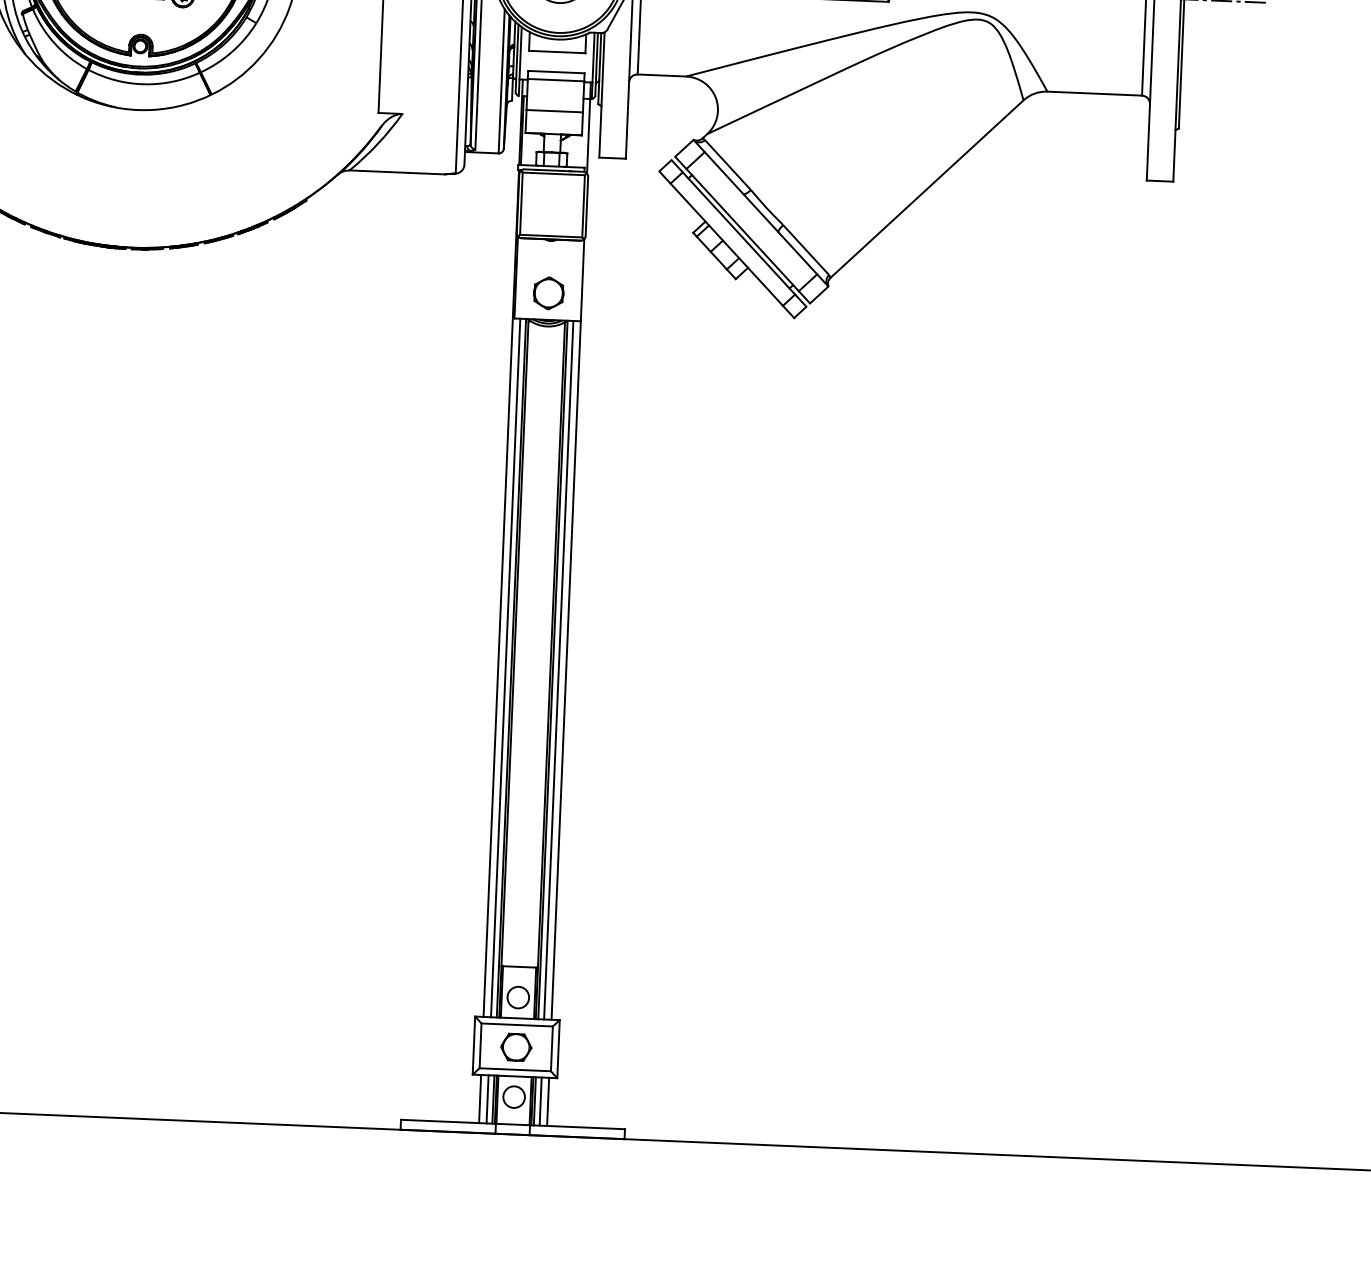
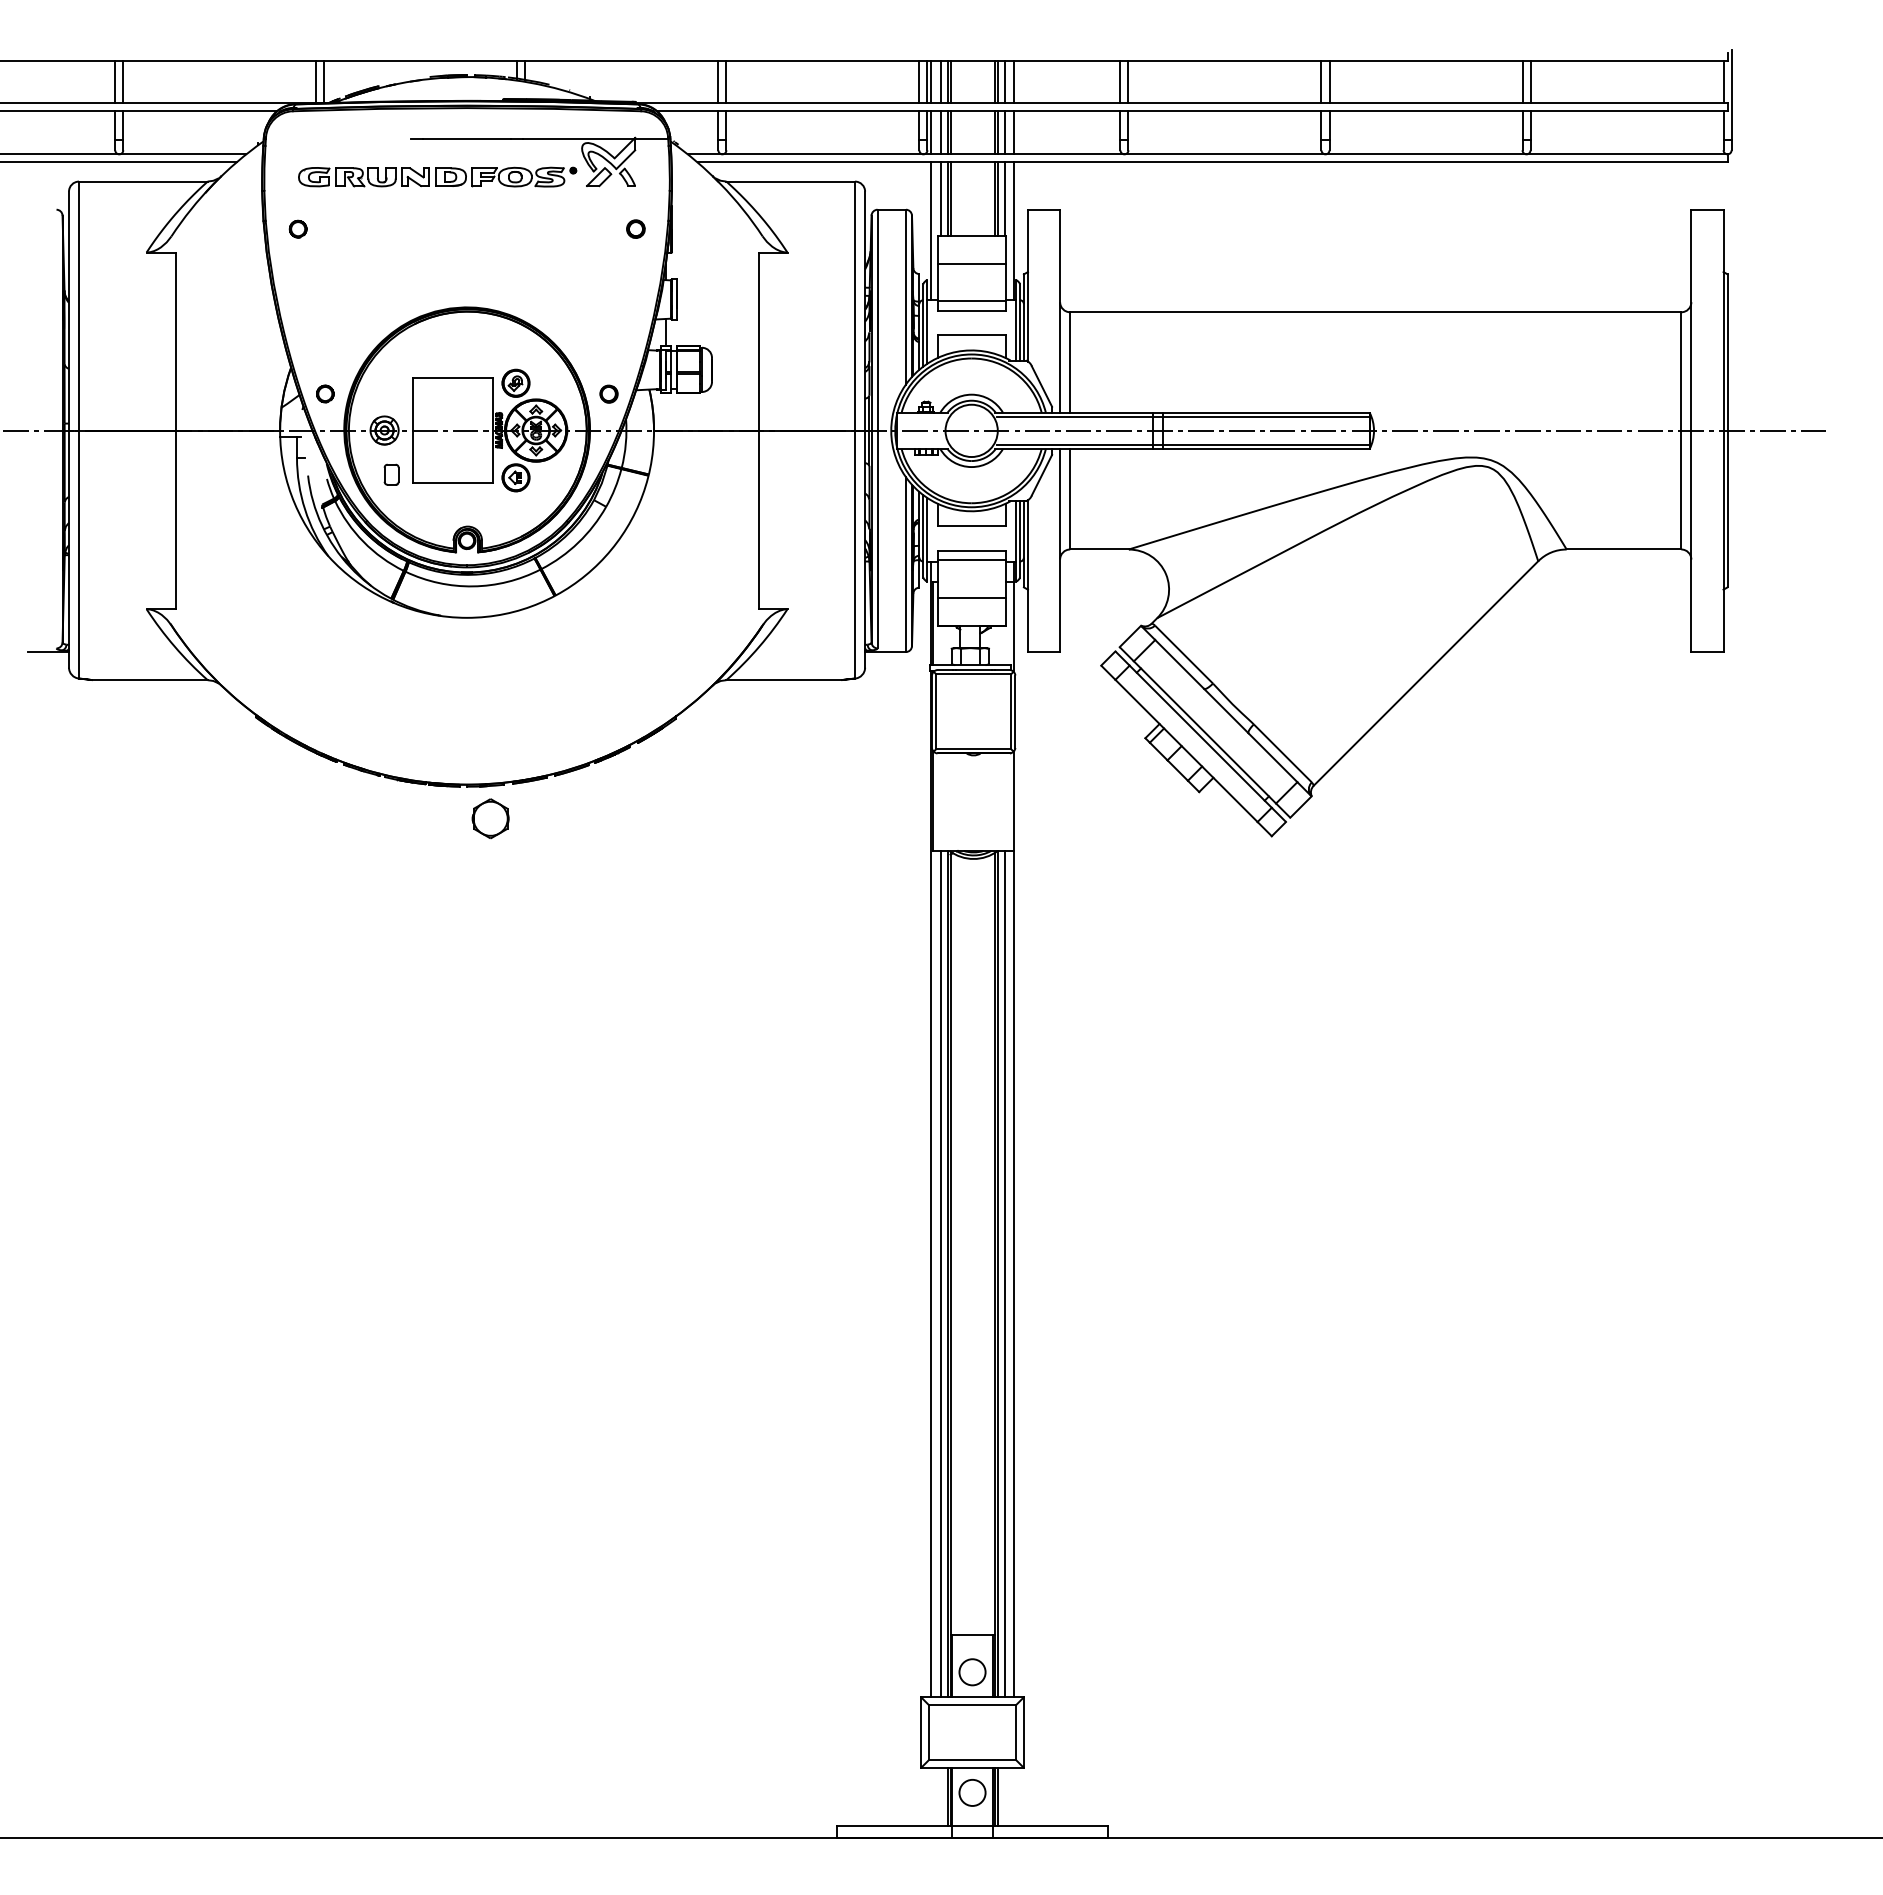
part: (548, 293) -> (490, 818), moved
part: (516, 1047) -> (972, 1732), removed
line: (480, 1098) -> (931, 1796), removed
line: (487, 1099) -> (940, 1796), removed
line: (540, 1101) -> (1004, 1796), removed
line: (547, 1101) -> (1013, 1796), removed

